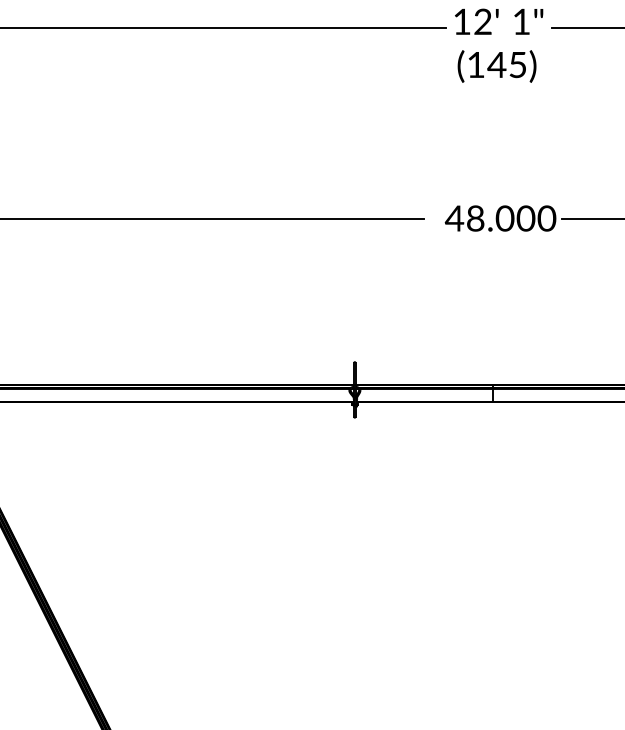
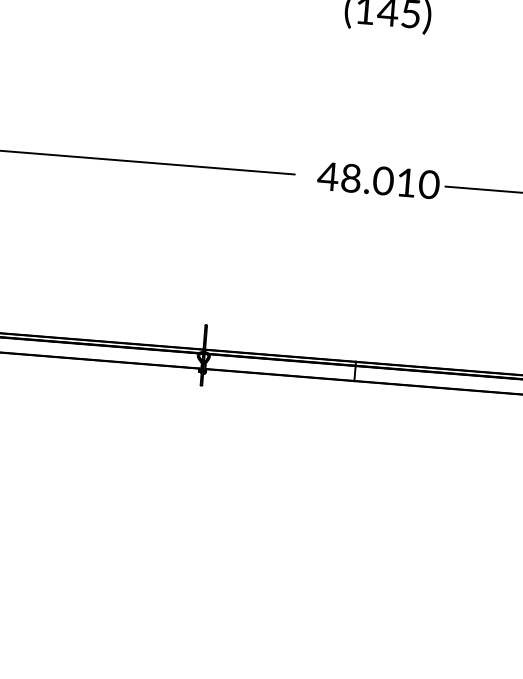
text: (525, 218) -> (405, 182), 48.000 -> 48.010

